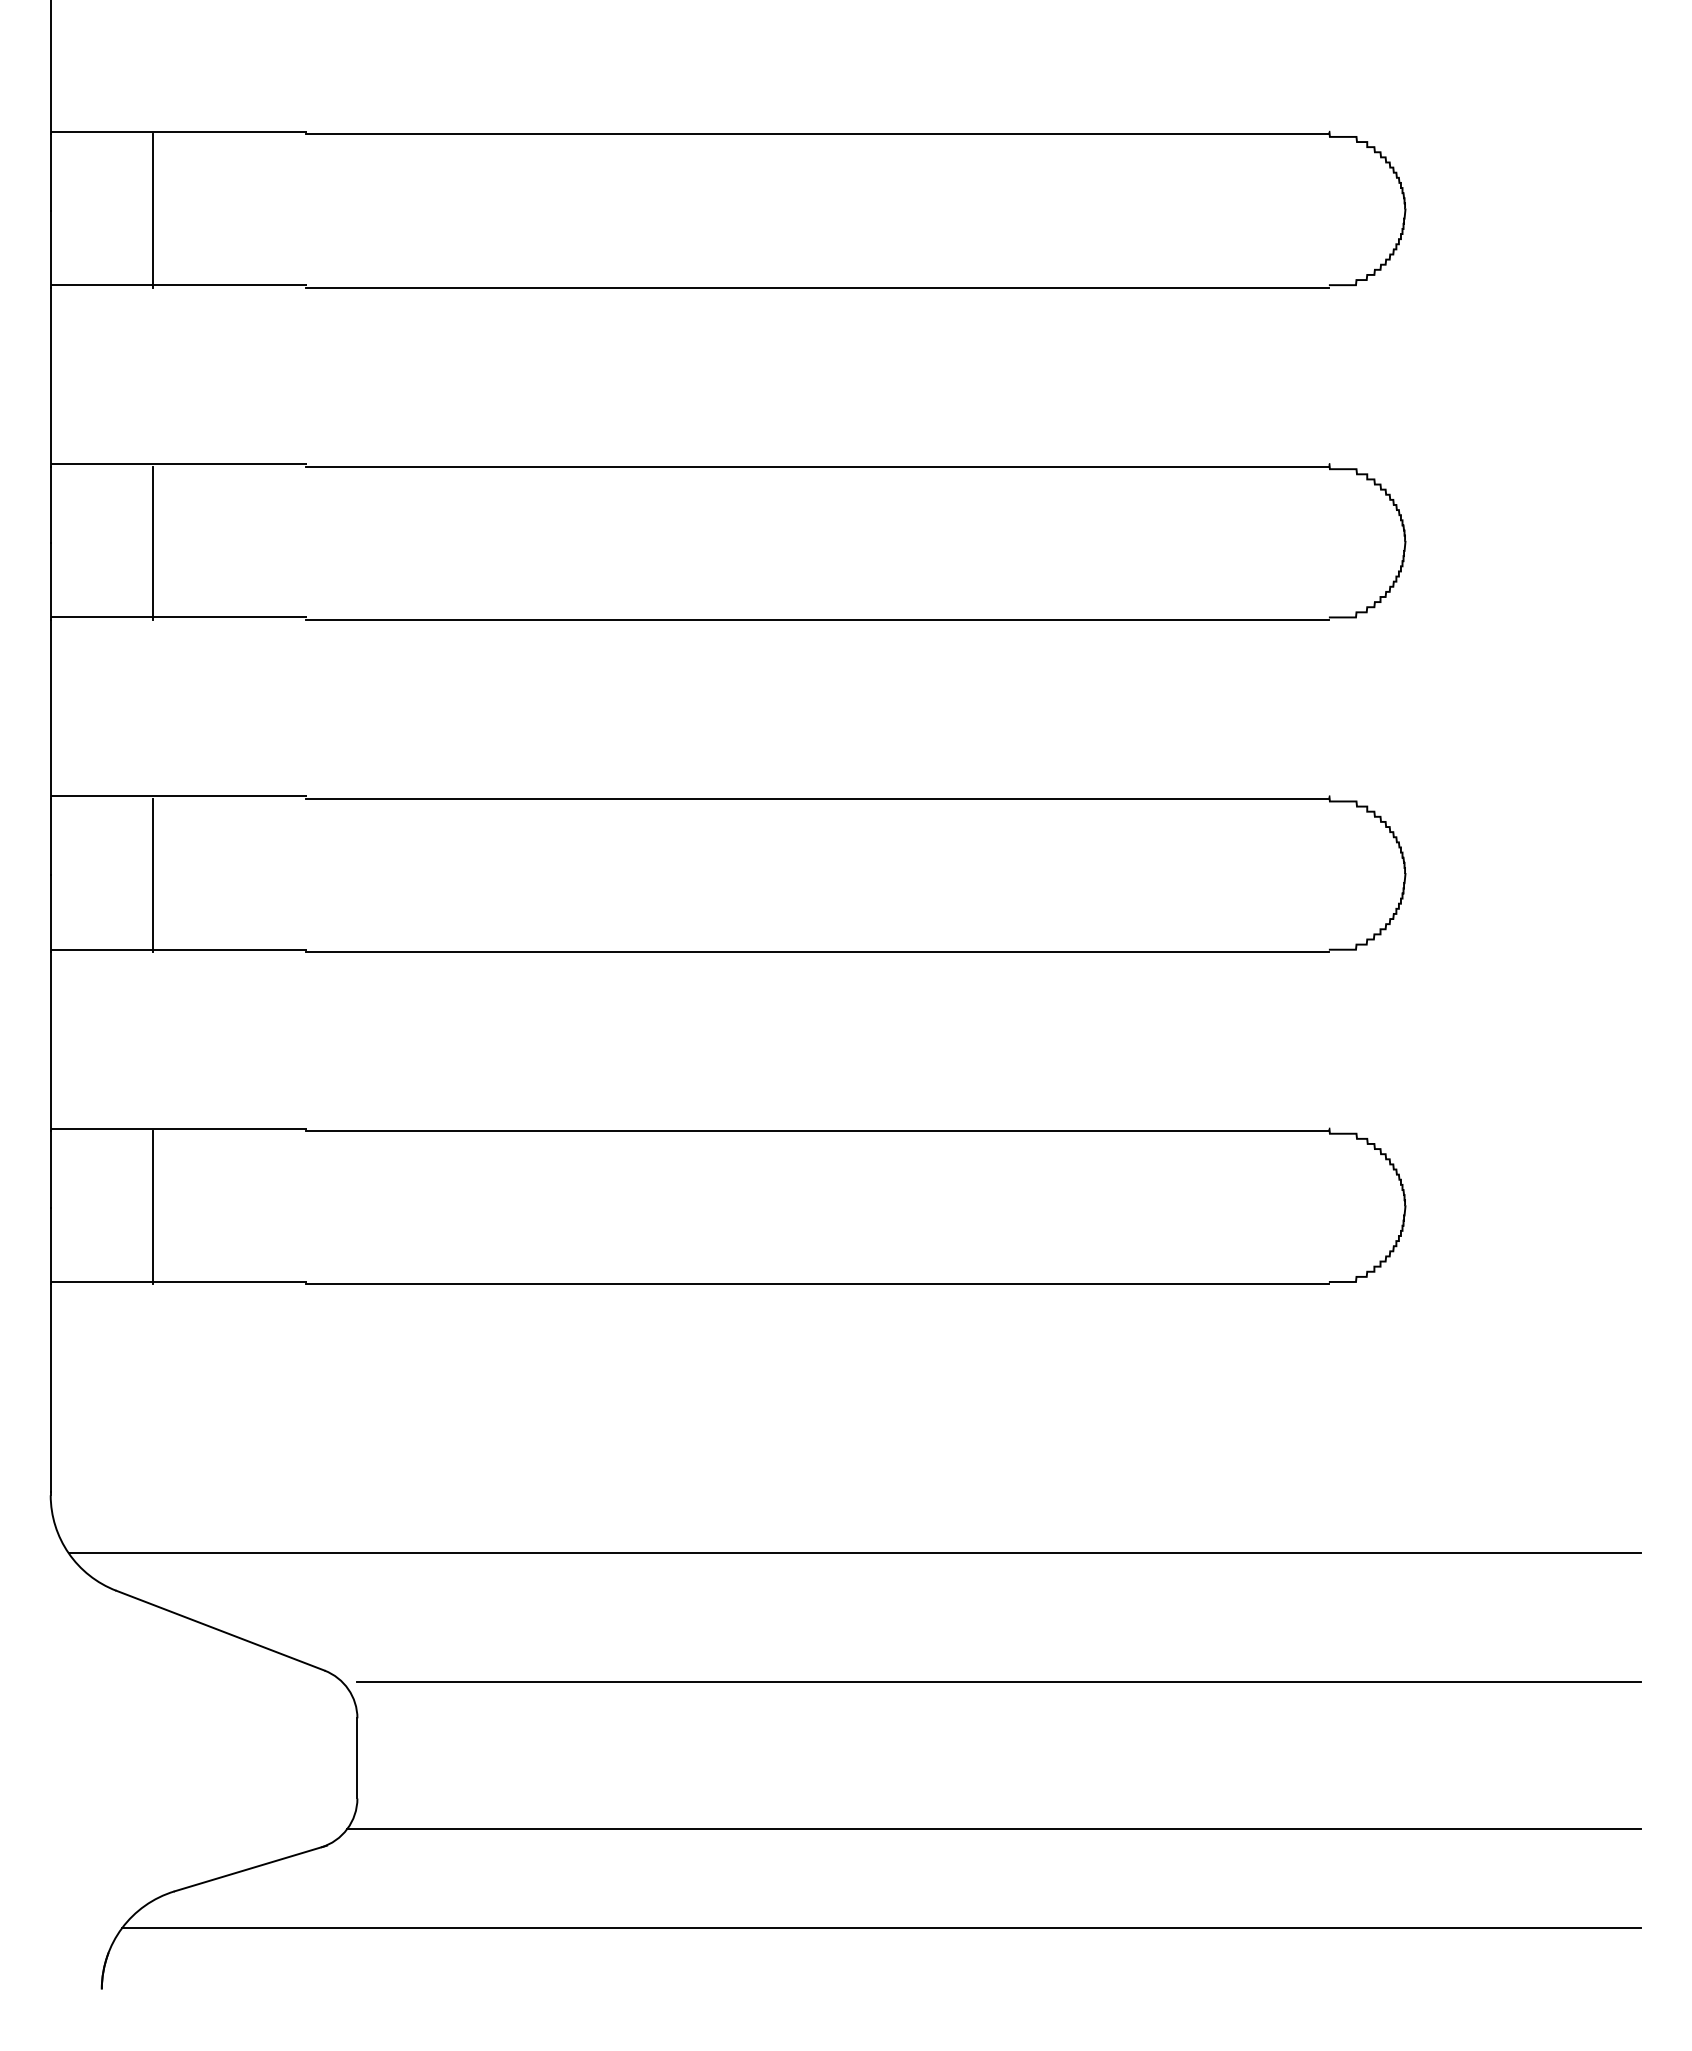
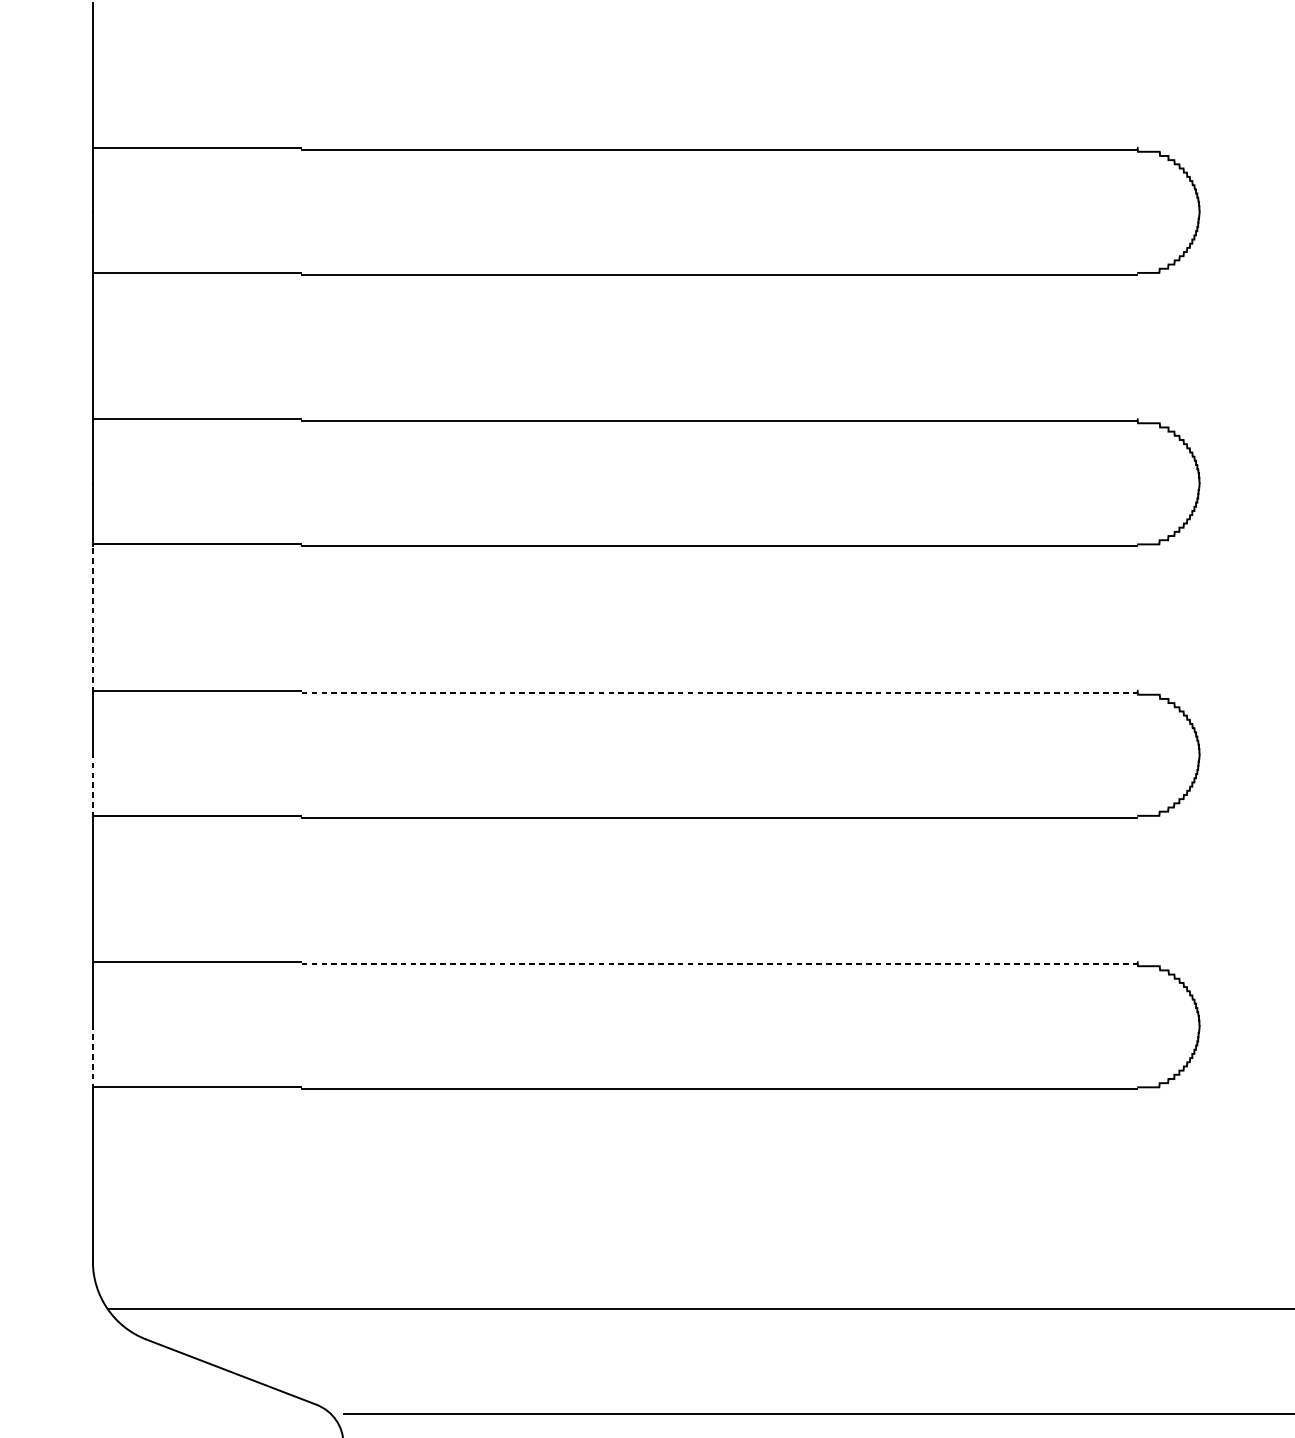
line: (152, 210) -> (176, 211), removed
line: (152, 542) -> (176, 483), removed
line: (50, 708) -> (92, 618), solid -> dashed
line: (818, 798) -> (720, 692), solid -> dashed
line: (152, 875) -> (176, 755), removed
line: (50, 913) -> (92, 786), solid -> dashed
line: (818, 1131) -> (720, 964), solid -> dashed
line: (152, 1207) -> (176, 1026), removed
line: (50, 1245) -> (92, 1057), solid -> dashed

